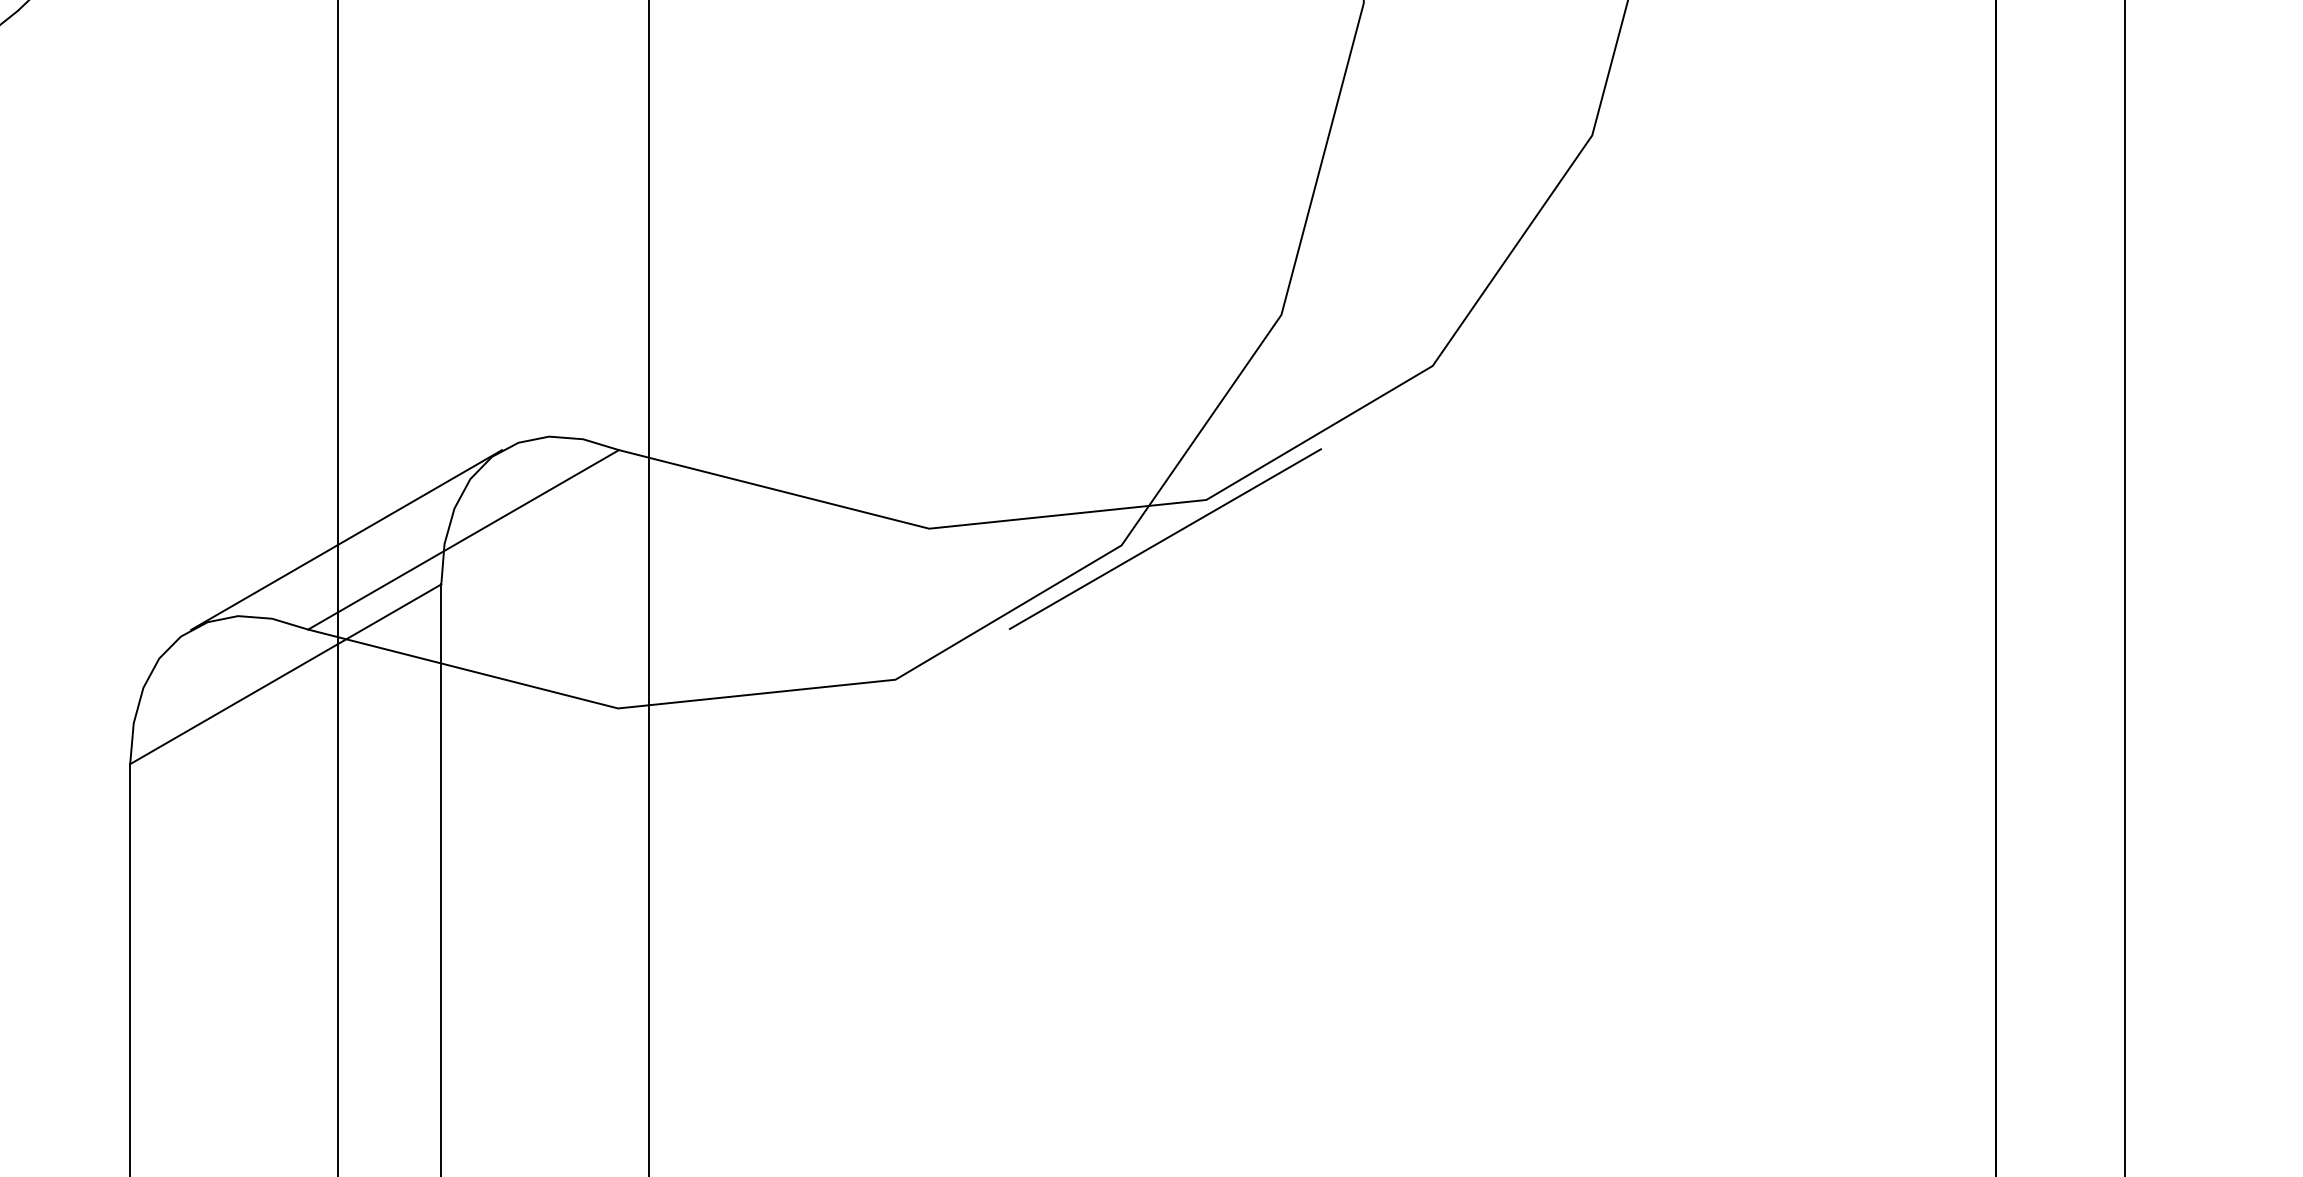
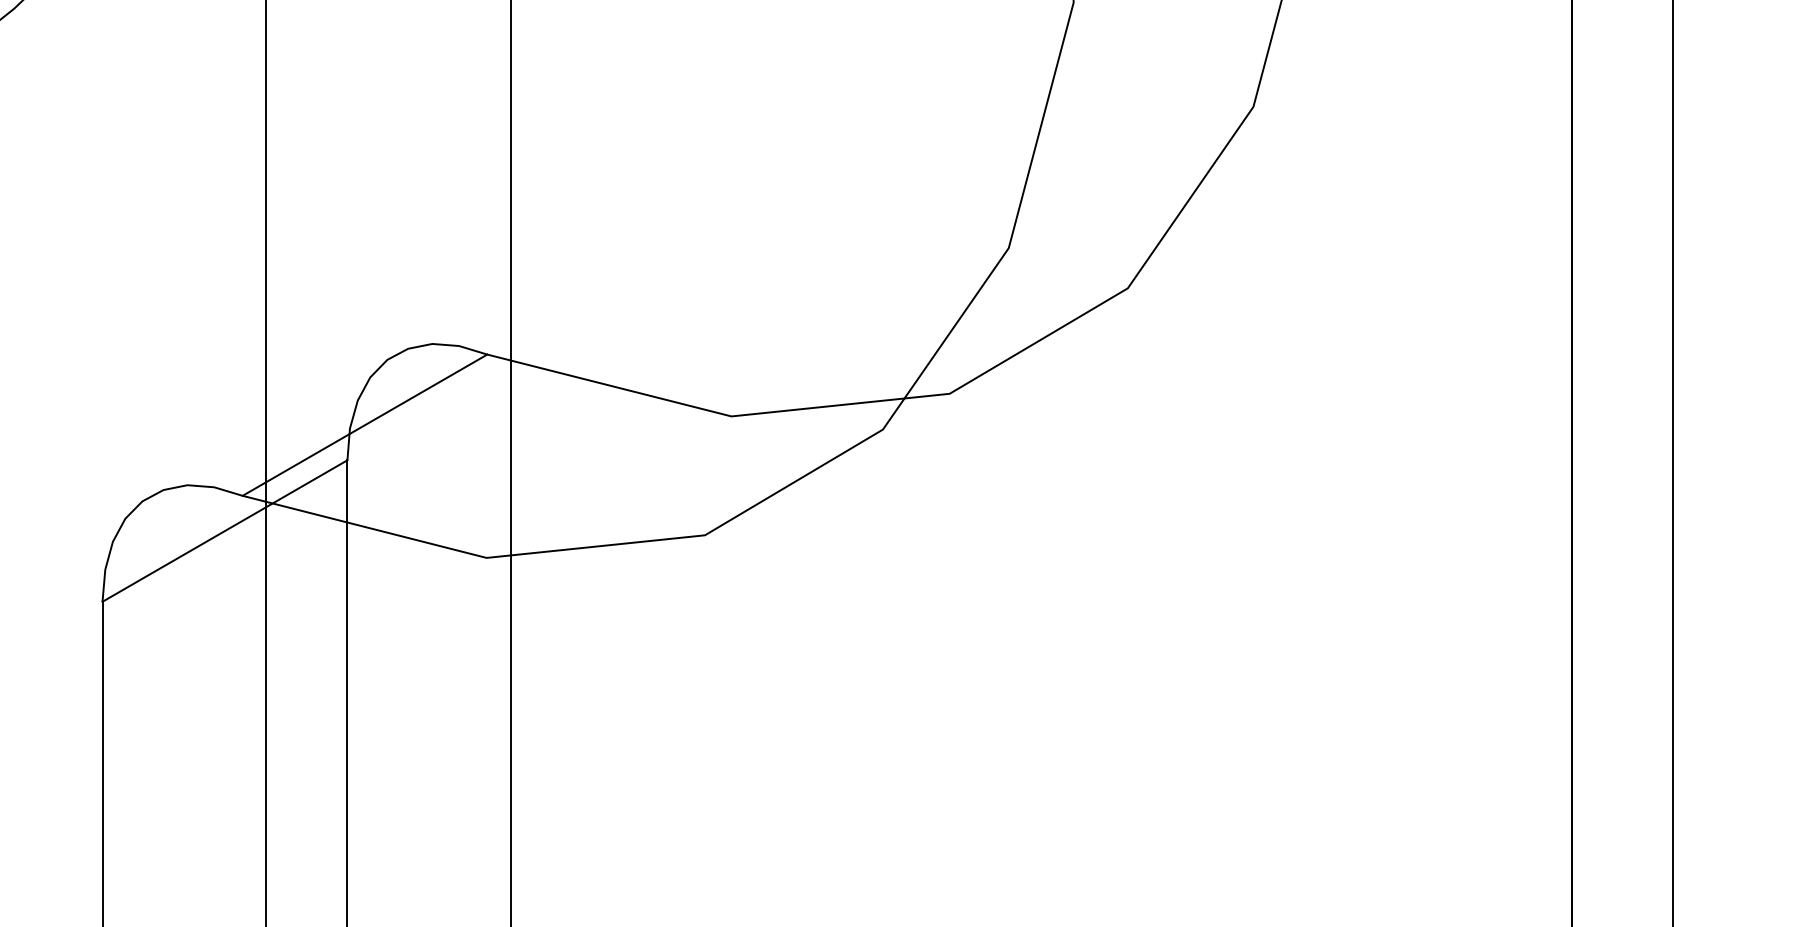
line: (1164, 538) -> (916, 424), removed
line: (346, 539) -> (272, 424), removed

